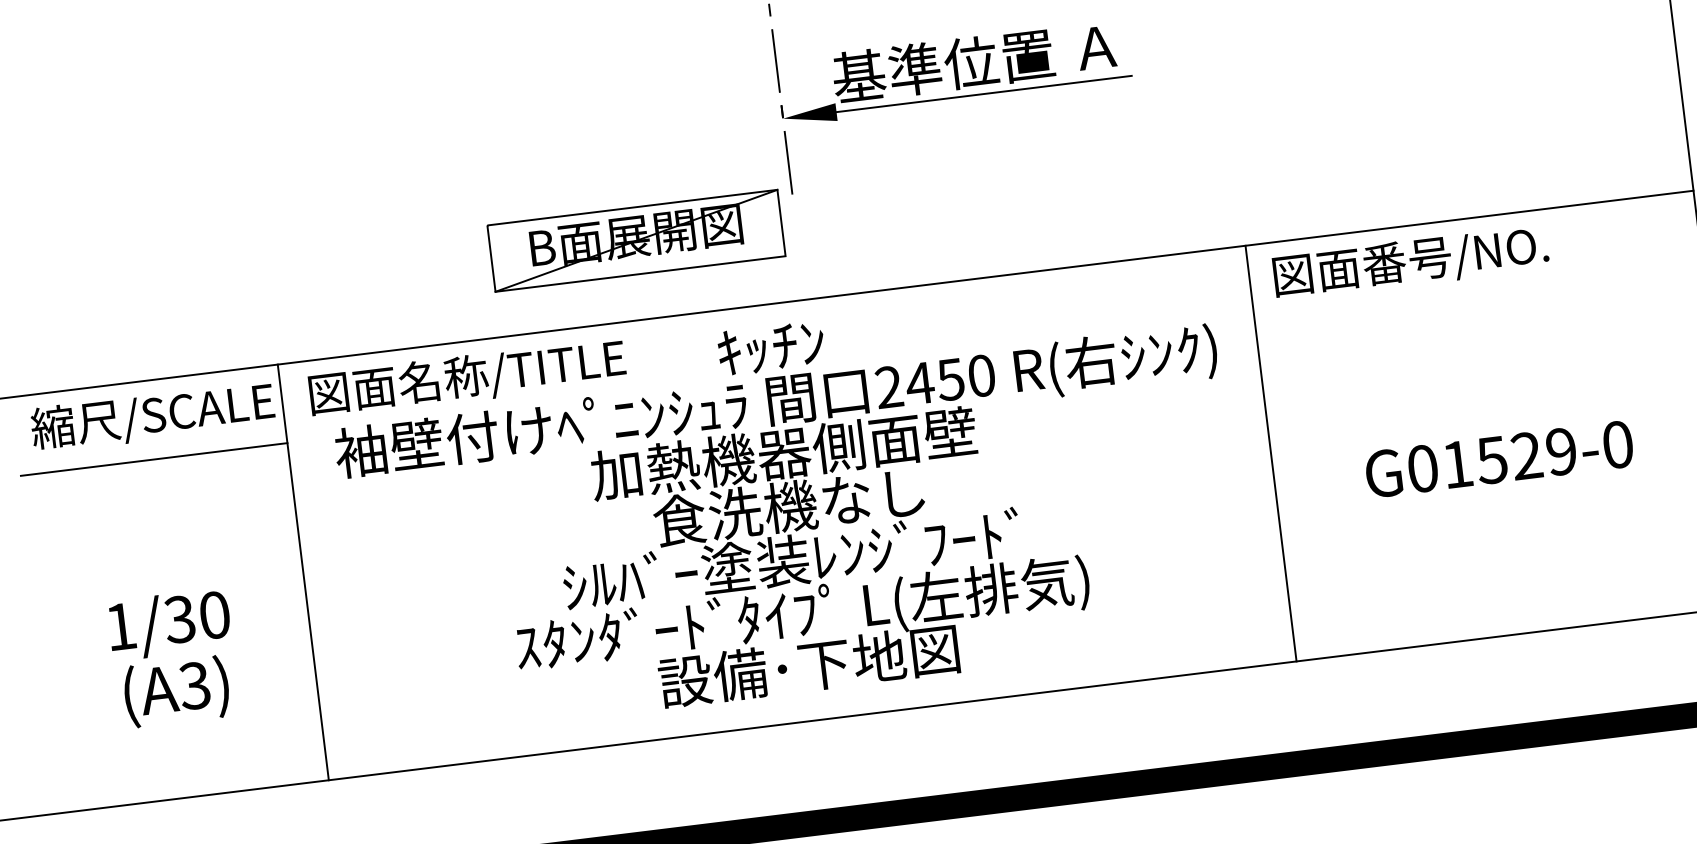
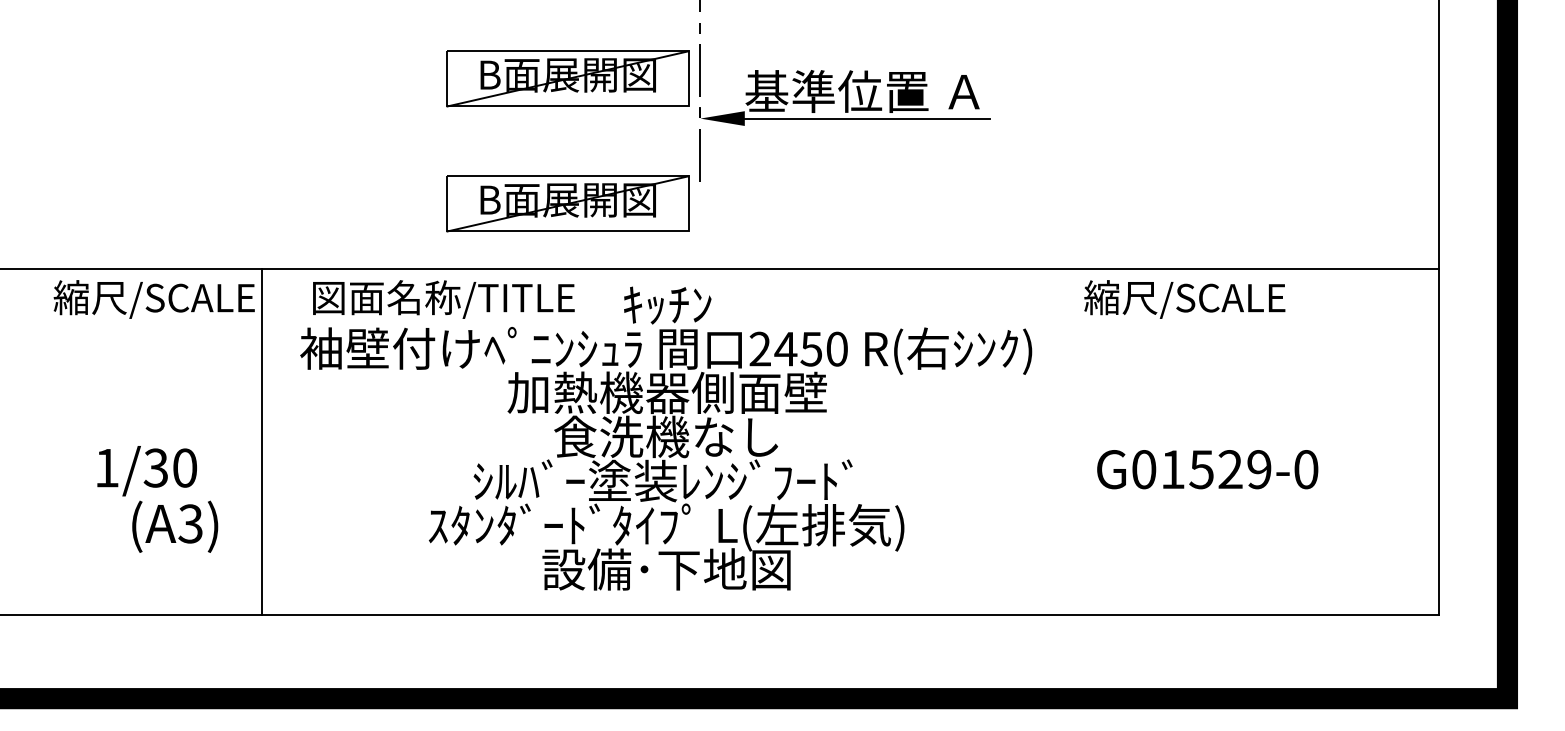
part: (617, 90) -> (567, 78), added
text: (1409, 262) -> (1198, 299), 図面番号/NO. -> 縮尺/SCALE
text: (467, 378) -> (443, 299), moved
line: (1271, 453) -> (1066, 441), removed
line: (153, 459) -> (150, 334), removed
text: (1499, 459) -> (1207, 469), moved
text: (177, 691) -> (175, 526), moved

